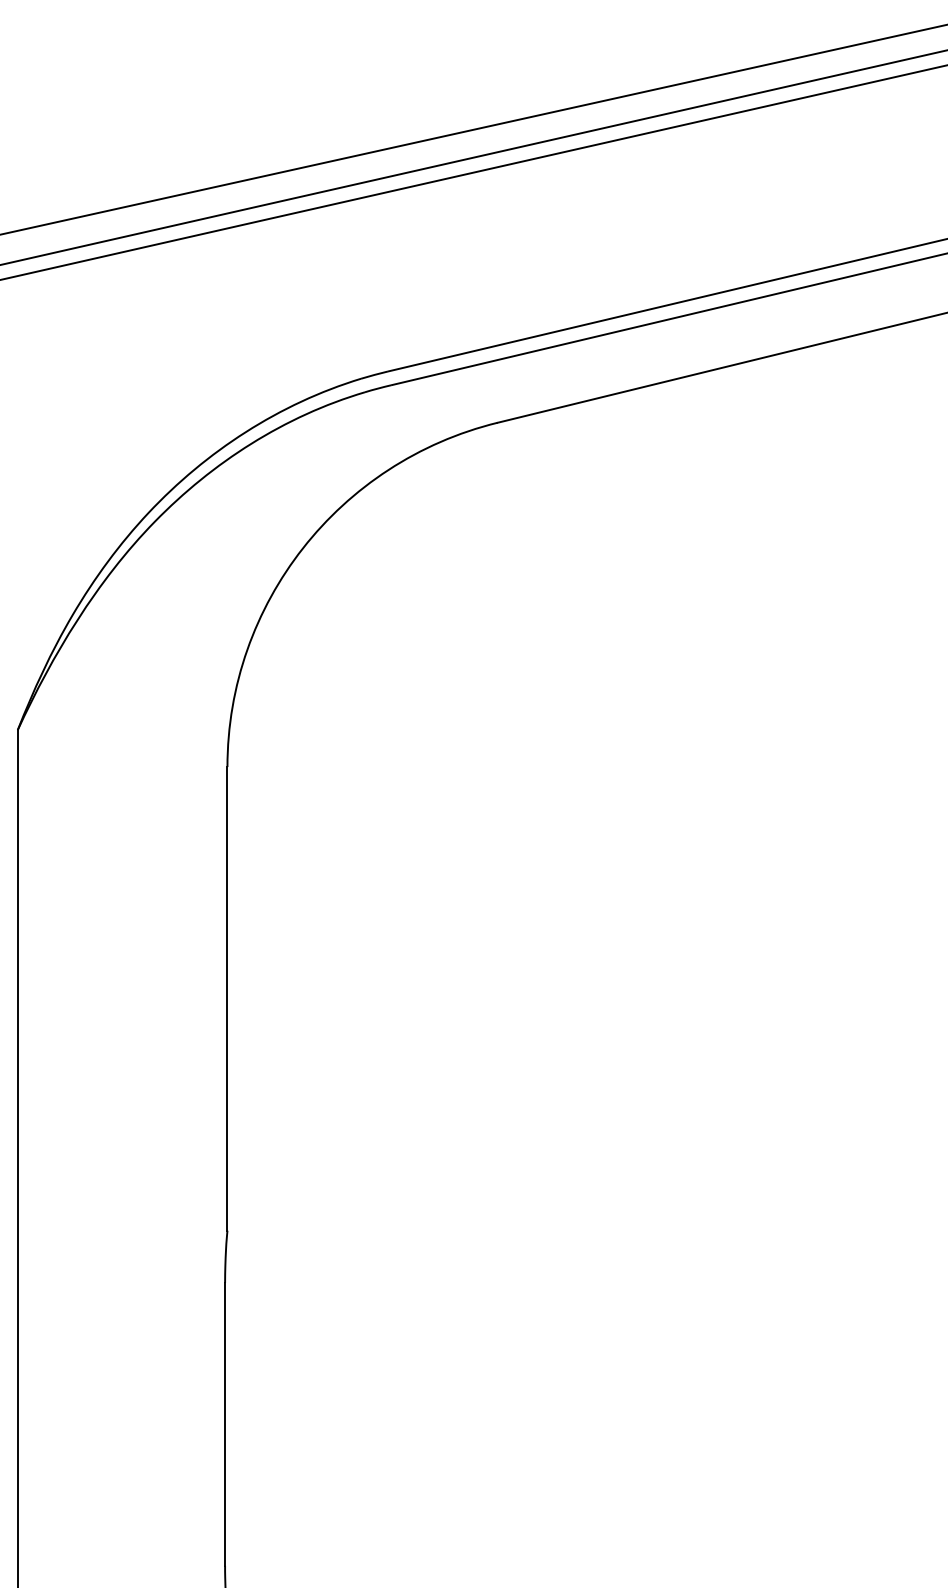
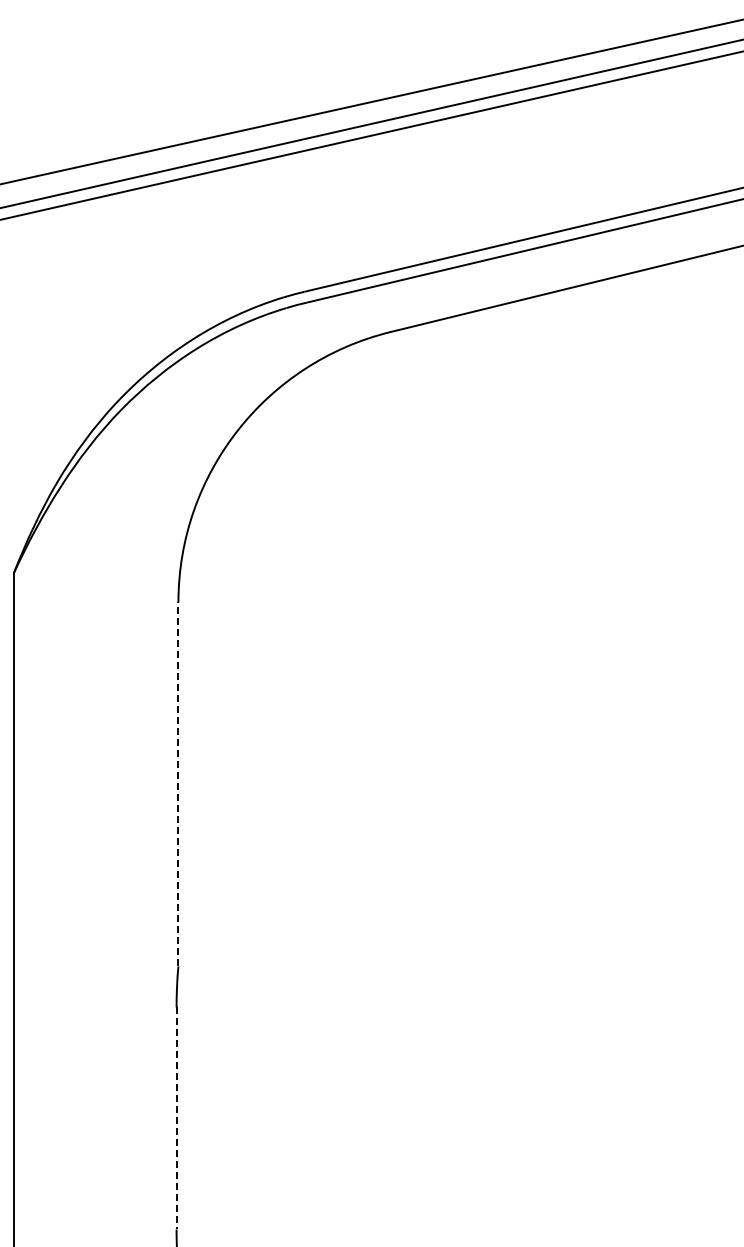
line: (227, 997) -> (178, 783), solid -> dashed
line: (224, 1424) -> (176, 1118), solid -> dashed

